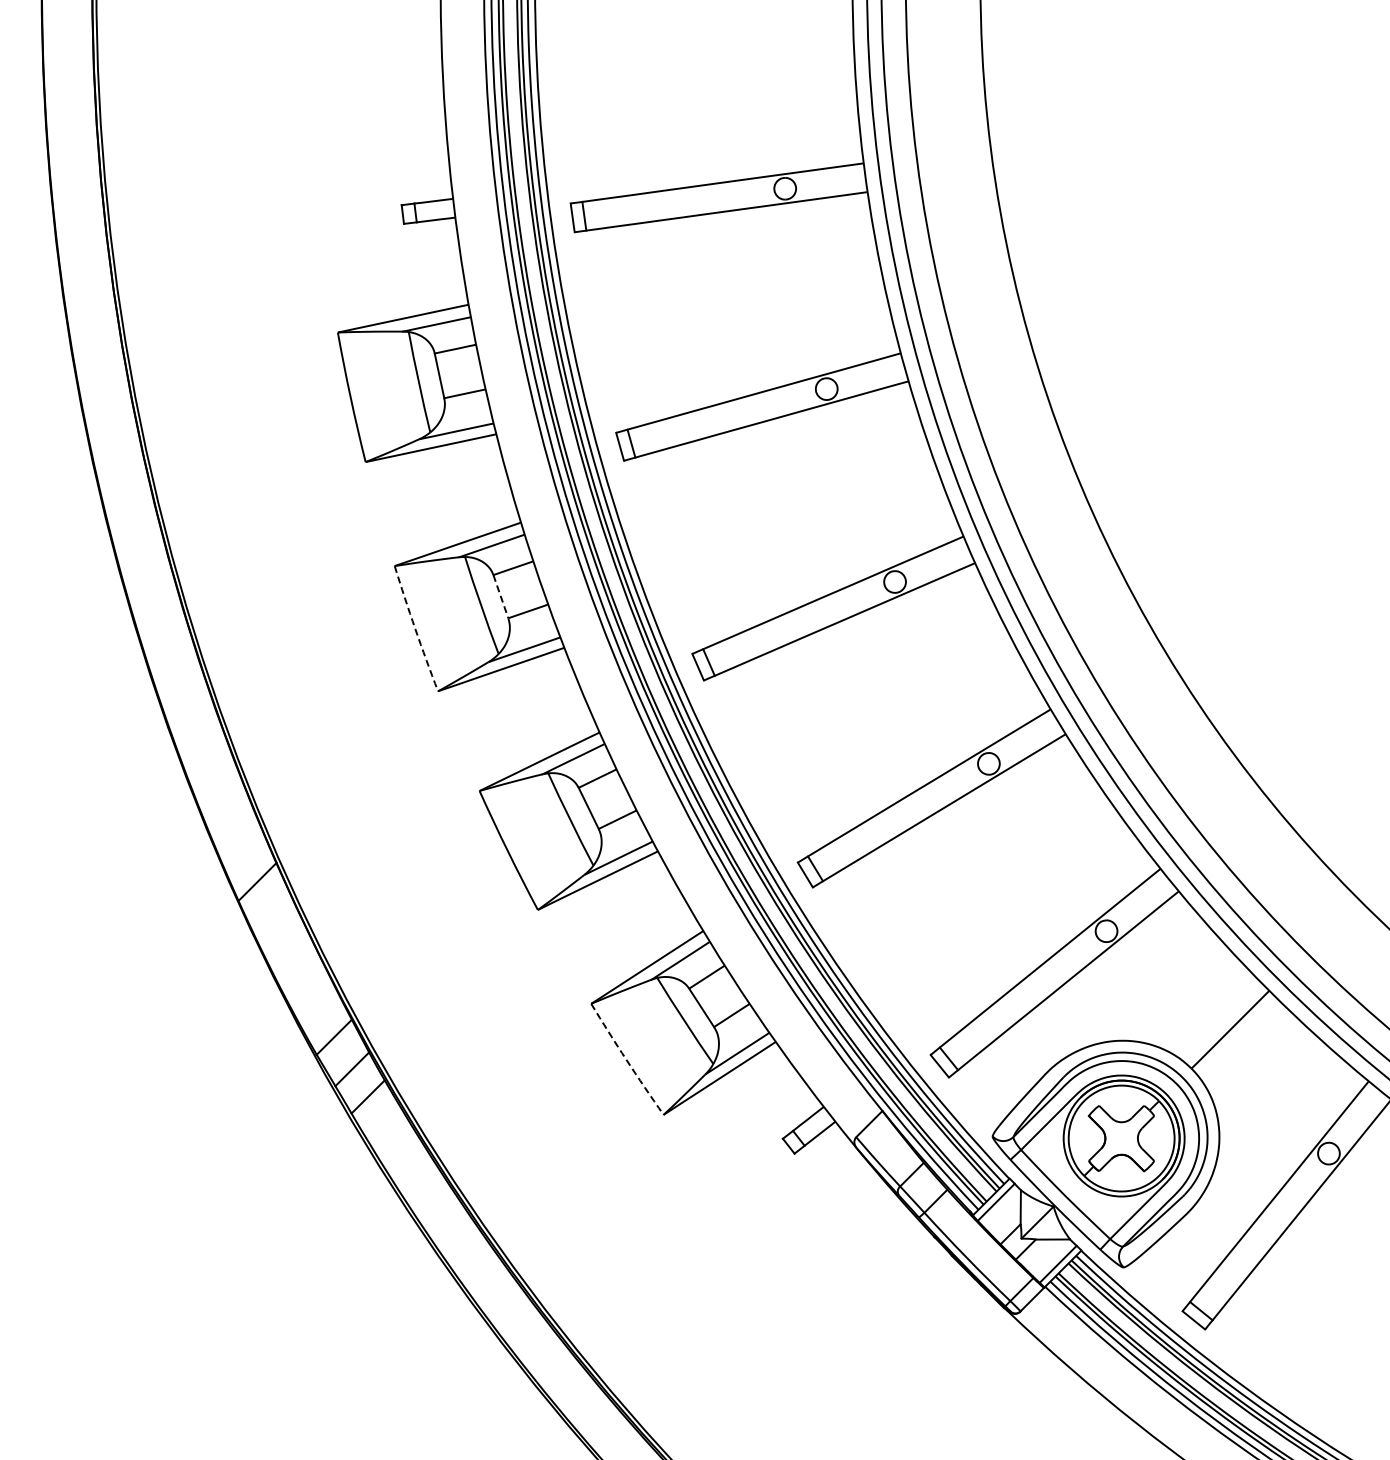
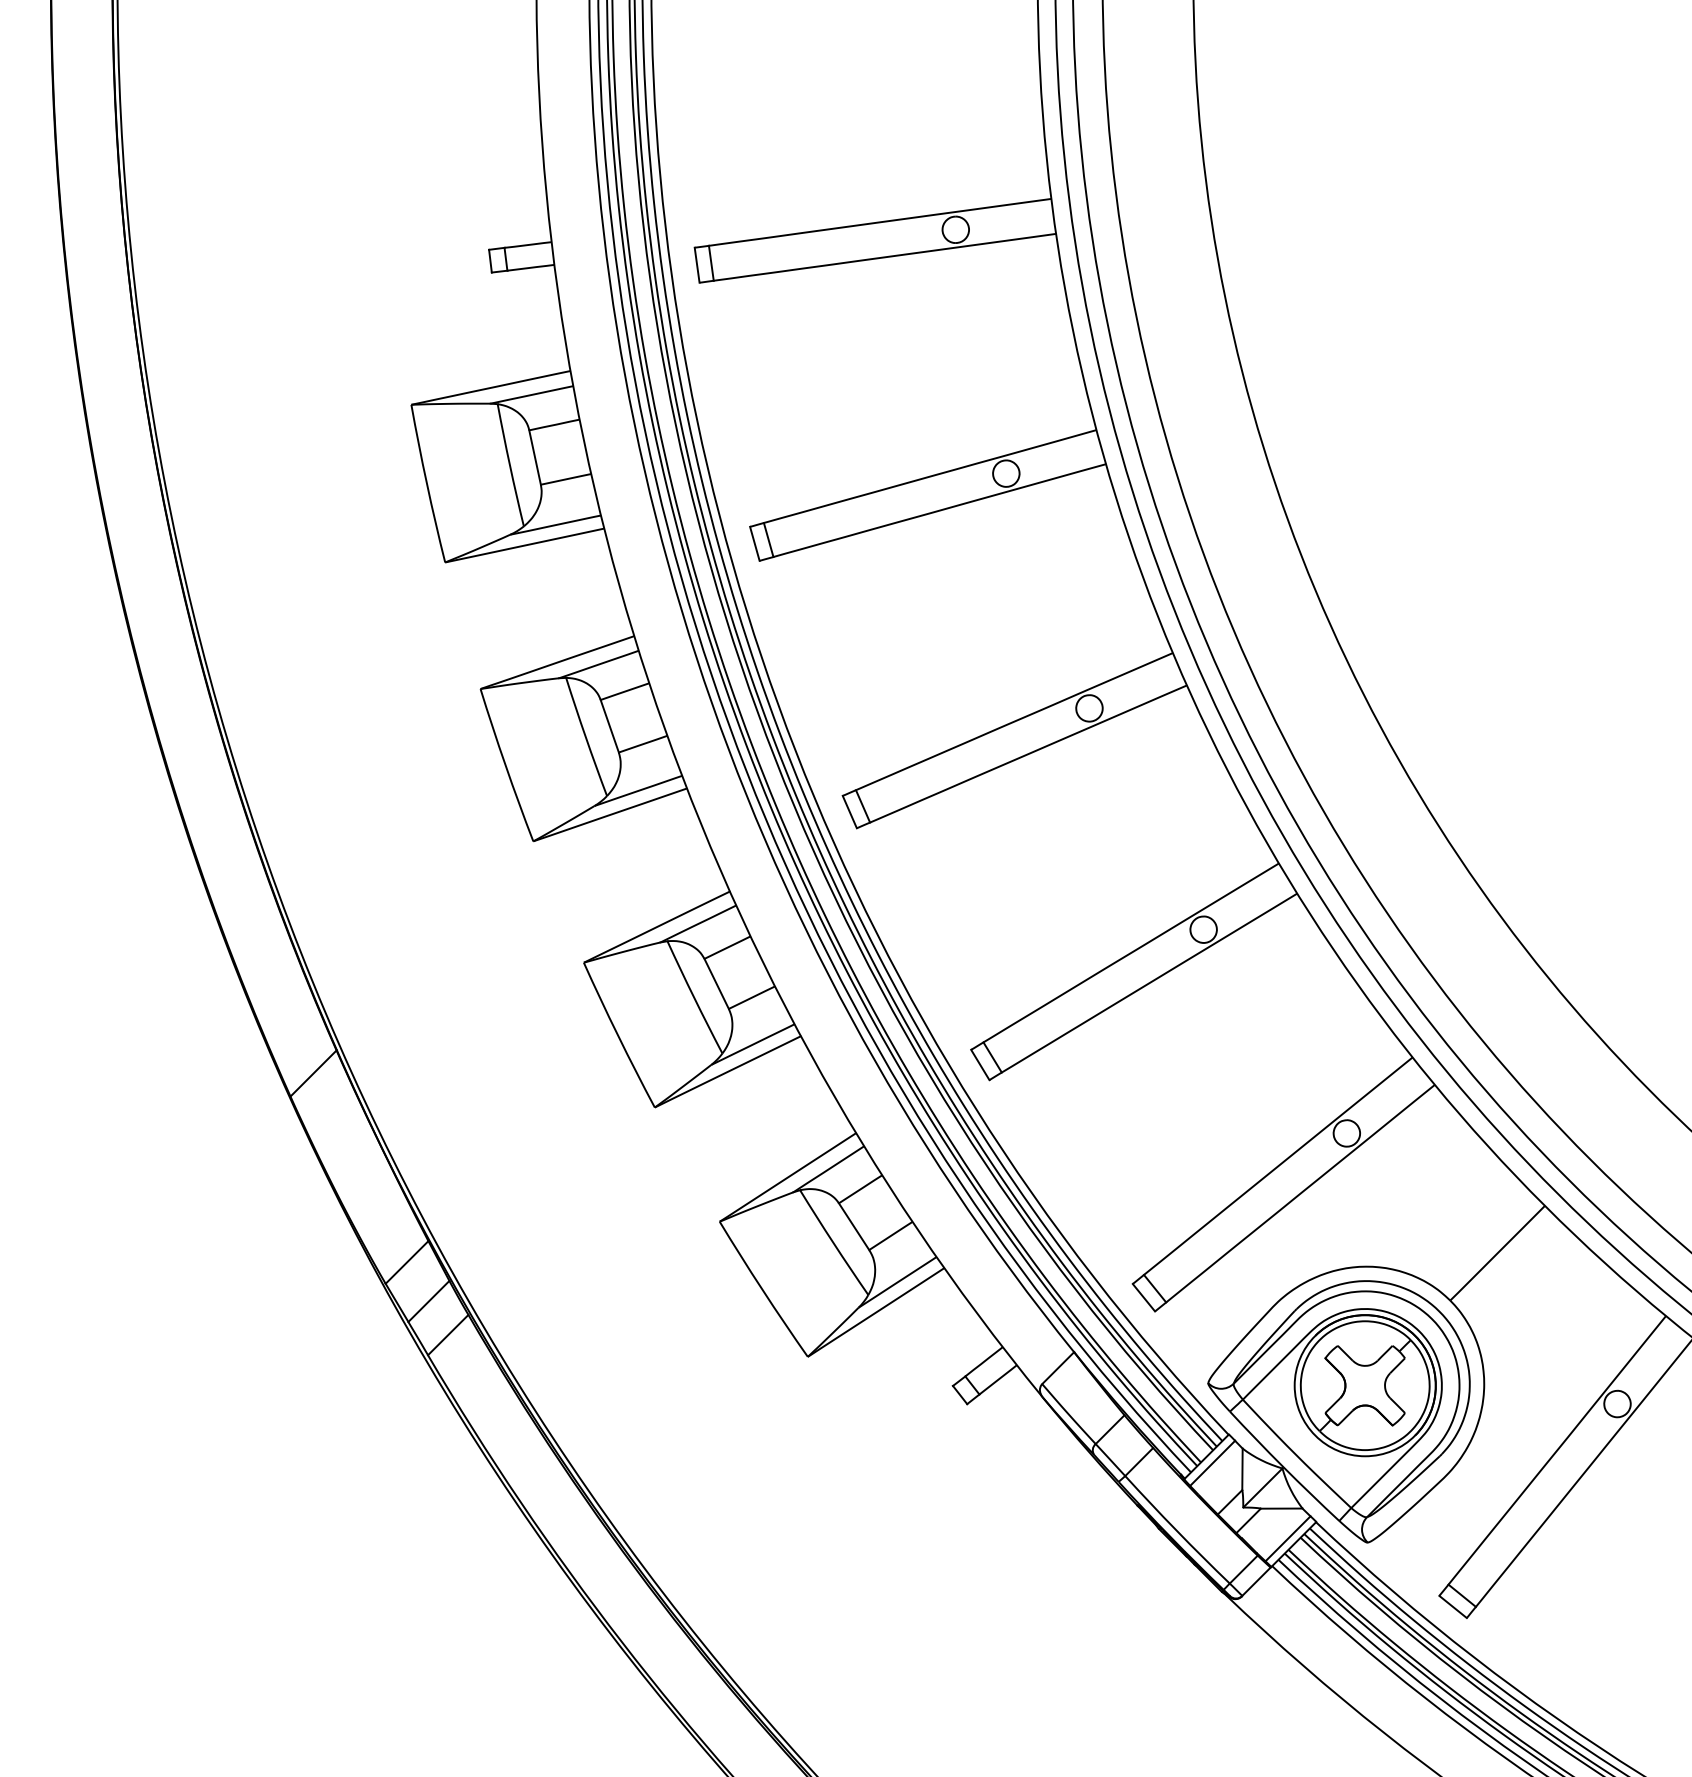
line: (500, 596) -> (609, 726), dashed -> solid
arc: (415, 629) -> (505, 766), dashed -> solid
arc: (626, 1059) -> (762, 1289), dashed -> solid

